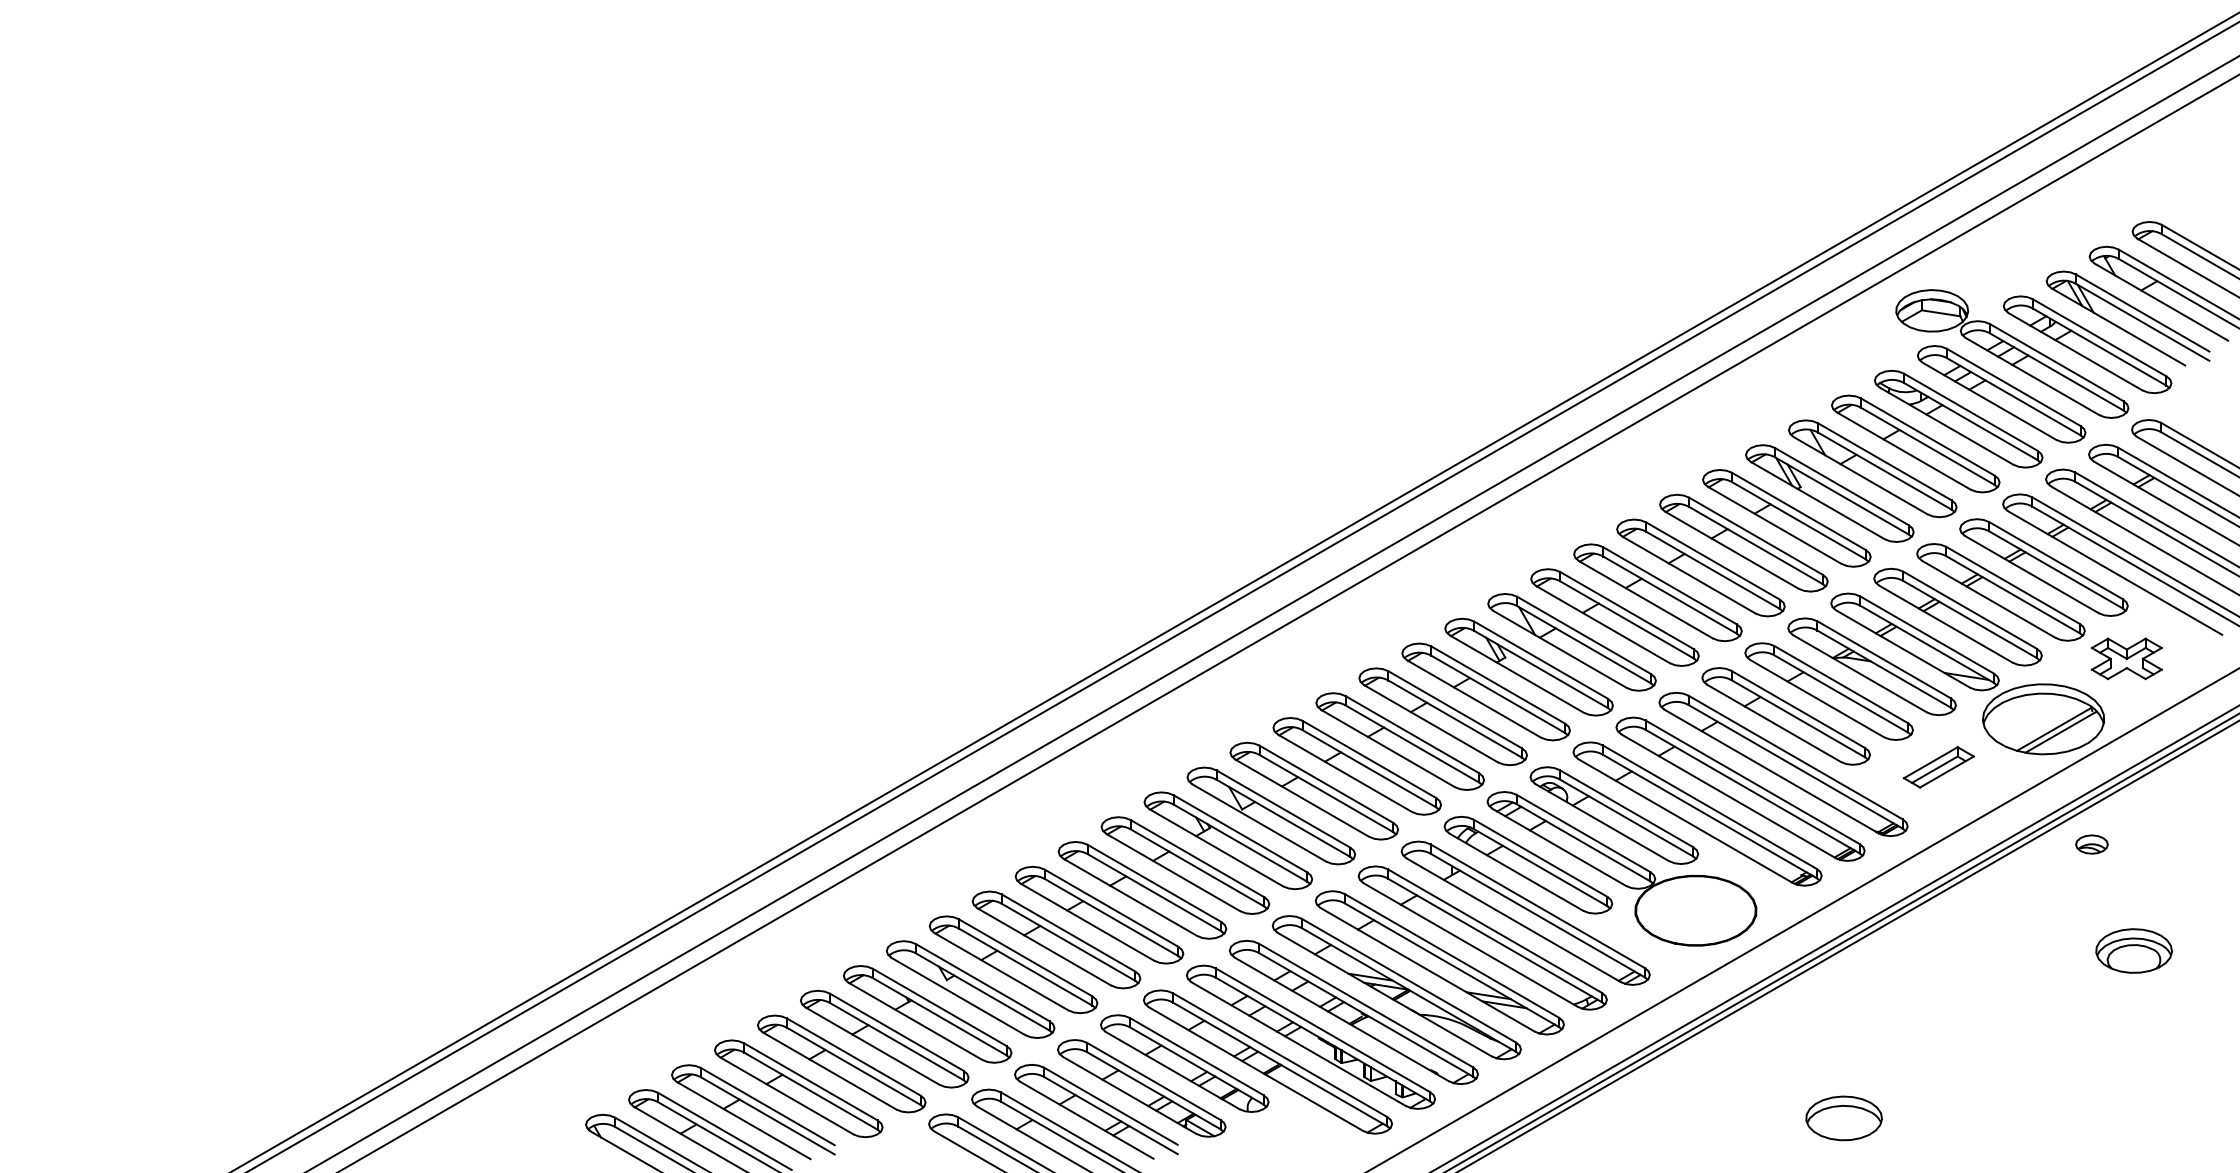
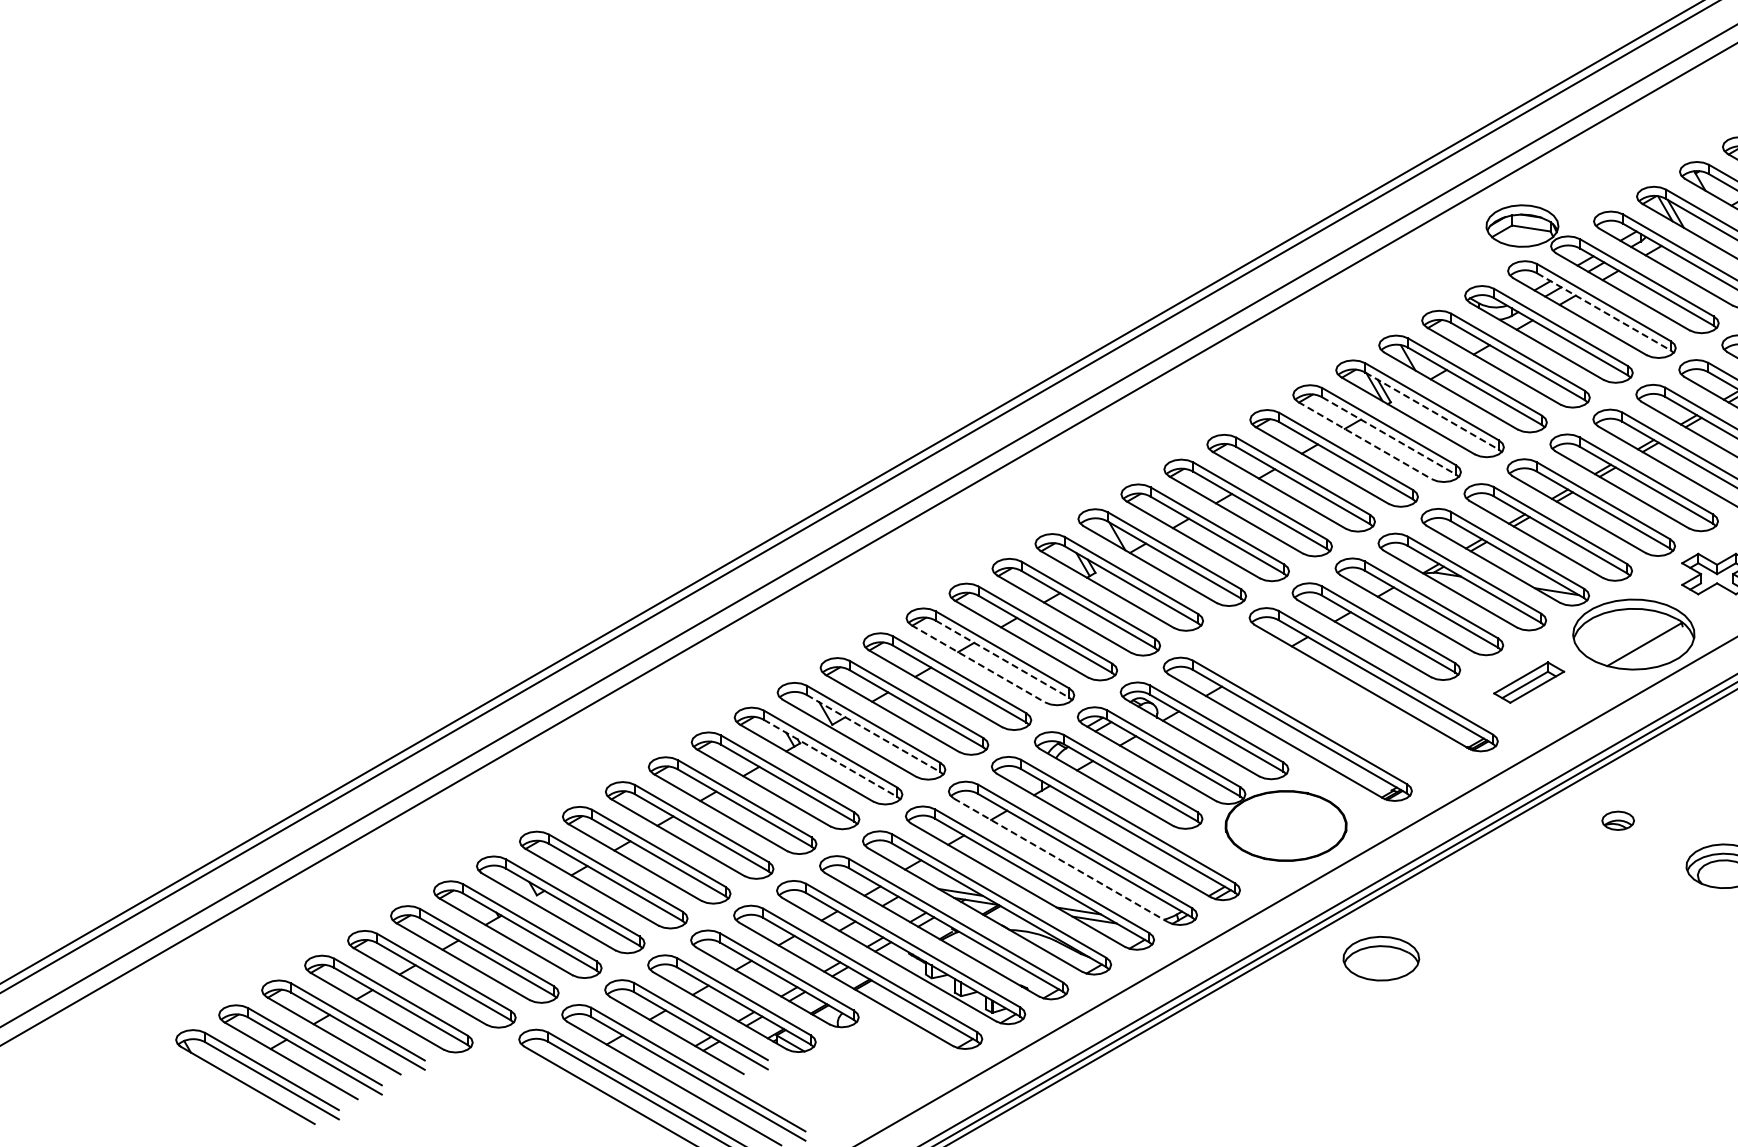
line: (2014, 396) -> (1604, 311), solid -> dashed
line: (1842, 496) -> (1432, 411), solid -> dashed
line: (1799, 520) -> (1389, 435), solid -> dashed
line: (1775, 525) -> (1365, 440), solid -> dashed
line: (2060, 731) -> (1650, 646), removed
line: (1412, 744) -> (1002, 659), solid -> dashed
line: (1388, 748) -> (978, 663), solid -> dashed
part: (1740, 788) -> (1330, 703), removed
line: (1283, 818) -> (873, 733), solid -> dashed
line: (1240, 843) -> (830, 758), solid -> dashed
part: (2091, 844) -> (1617, 820), moved
line: (1470, 945) -> (1060, 860), solid -> dashed
part: (1843, 1118) -> (1380, 958), moved

